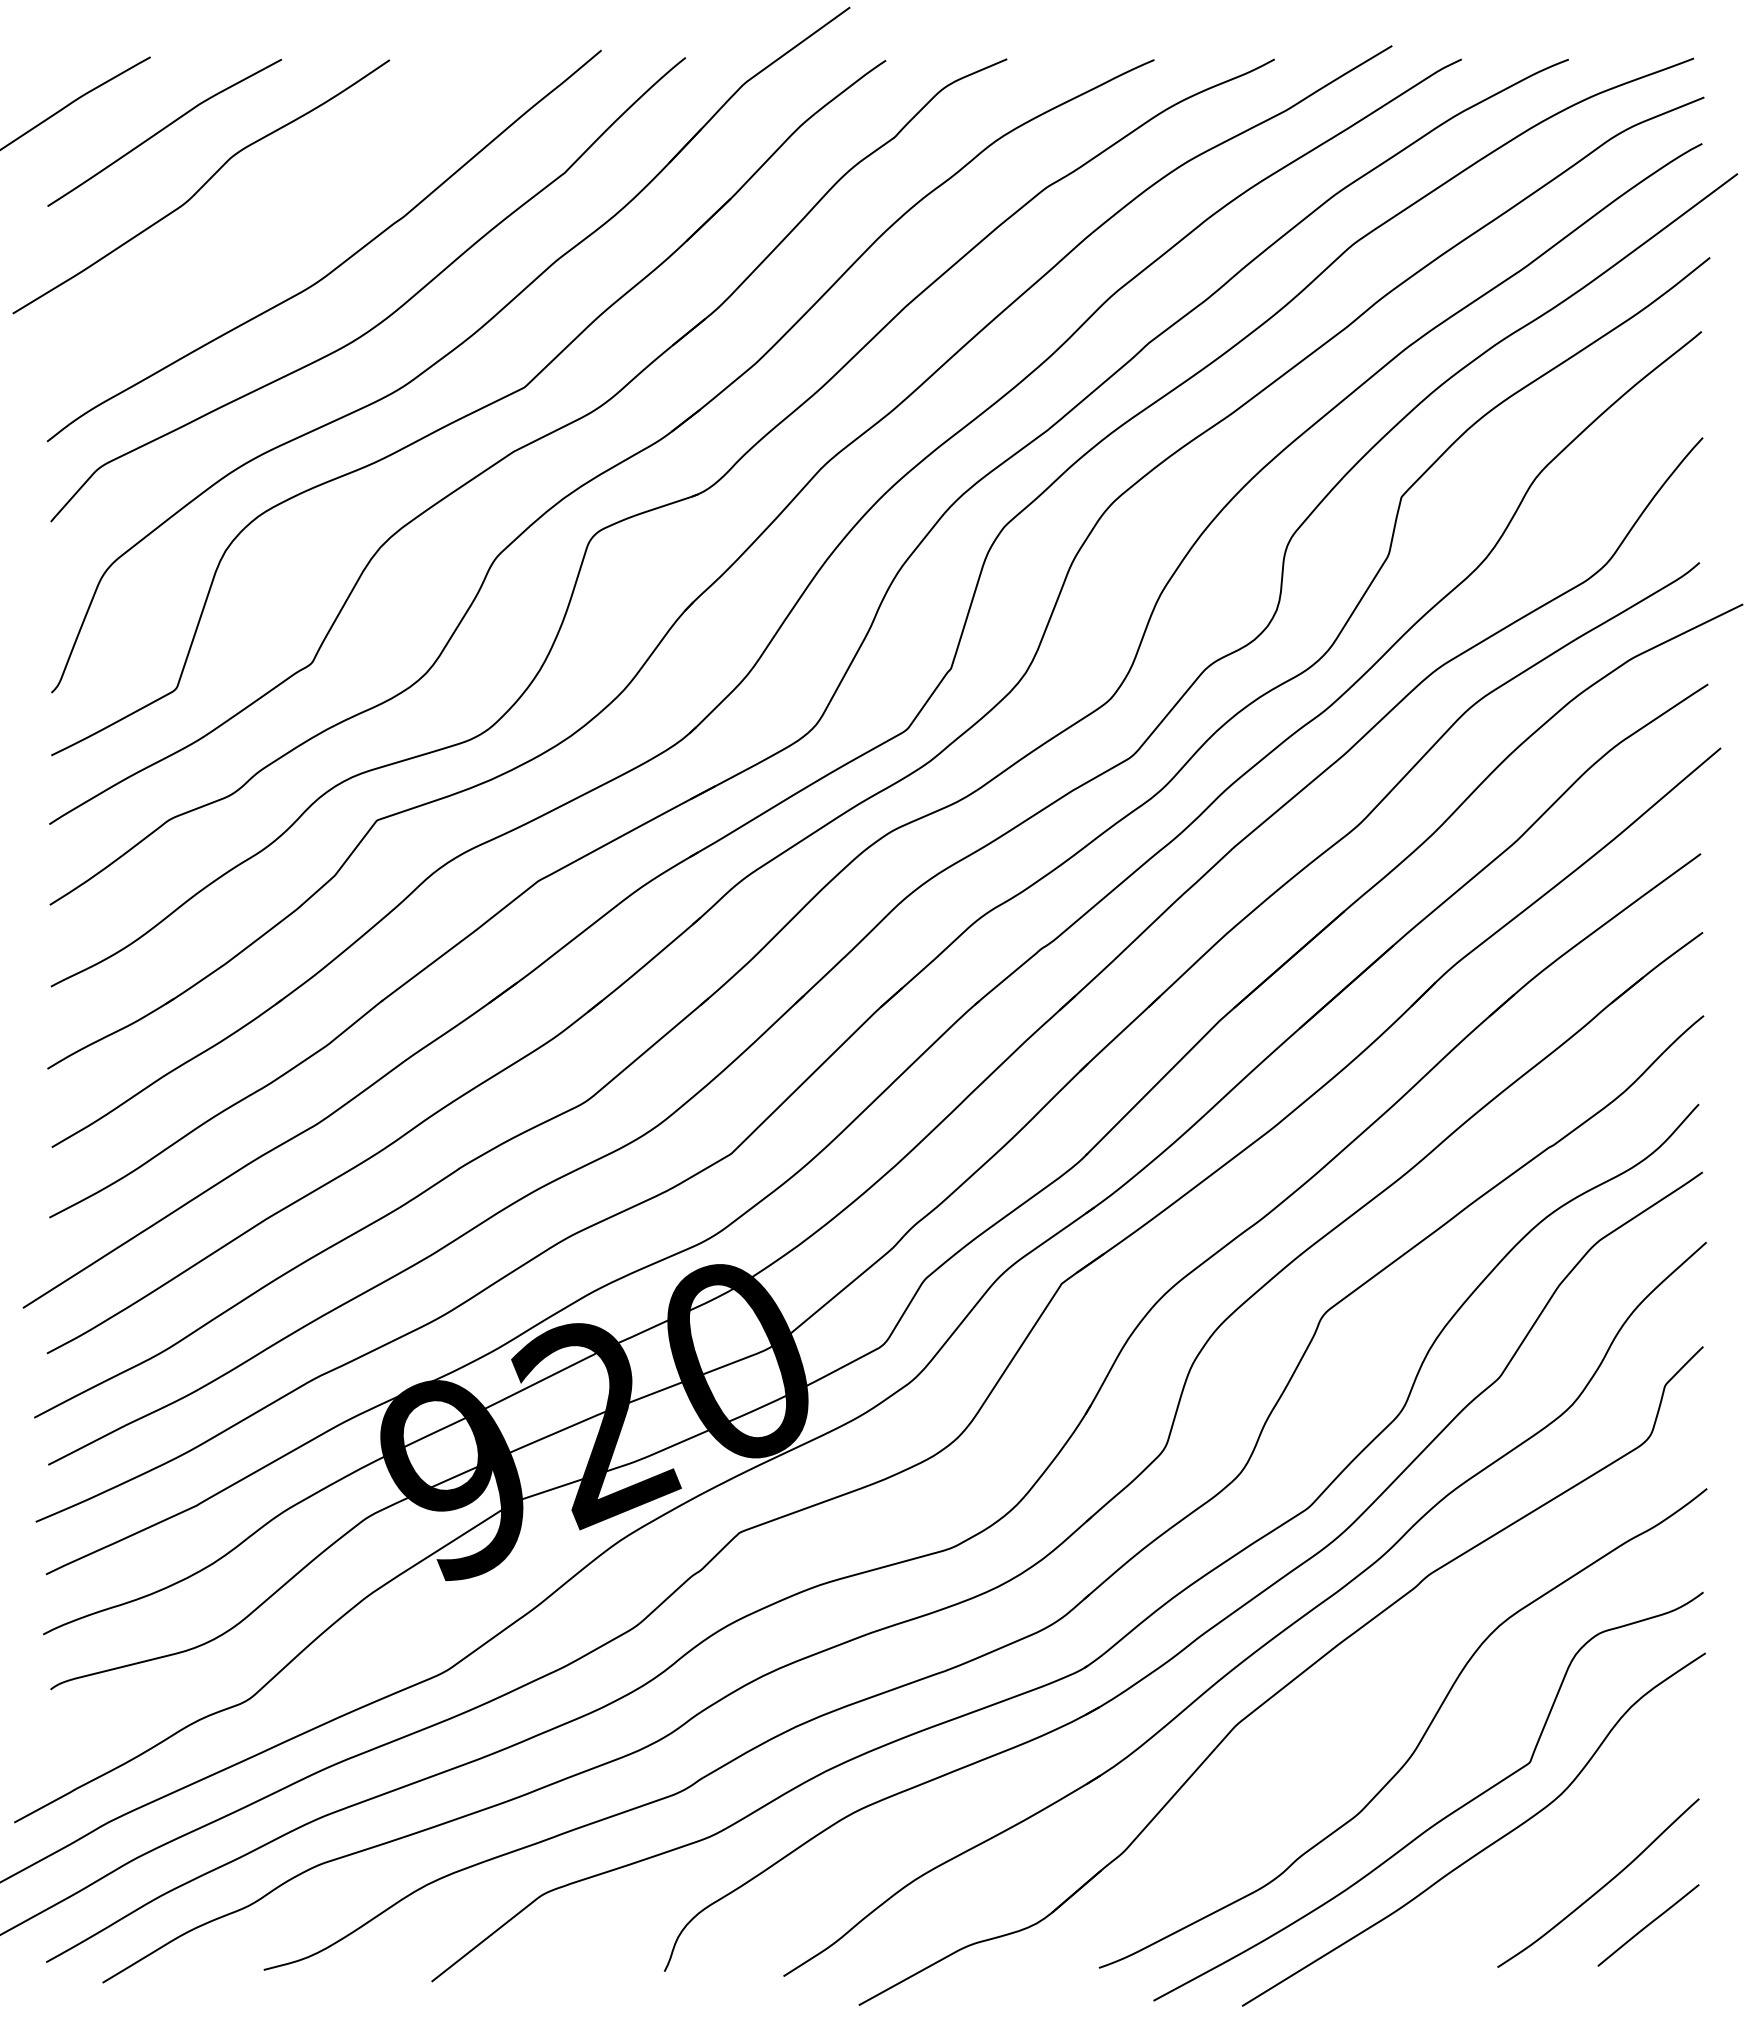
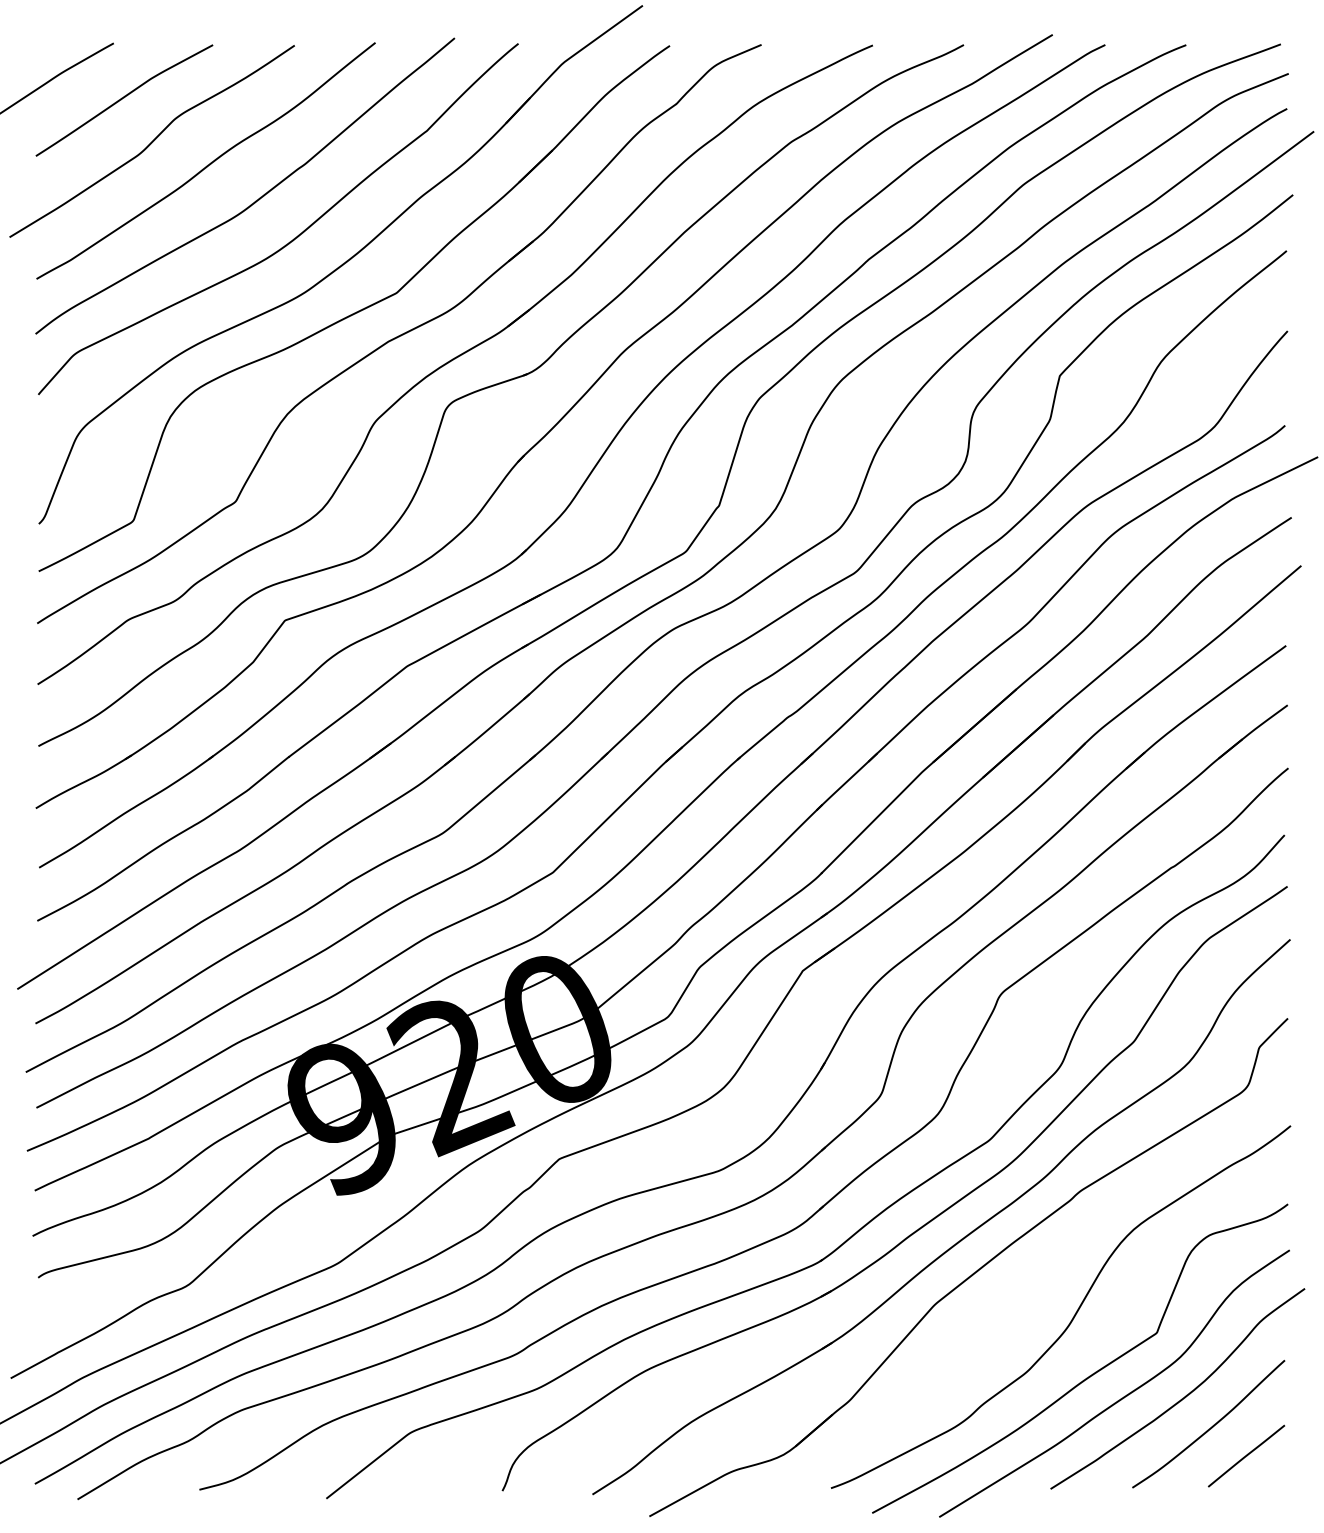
curve: (276, 216) -> (209, 163), added
curve: (1566, 1846) -> (1184, 1396), added

